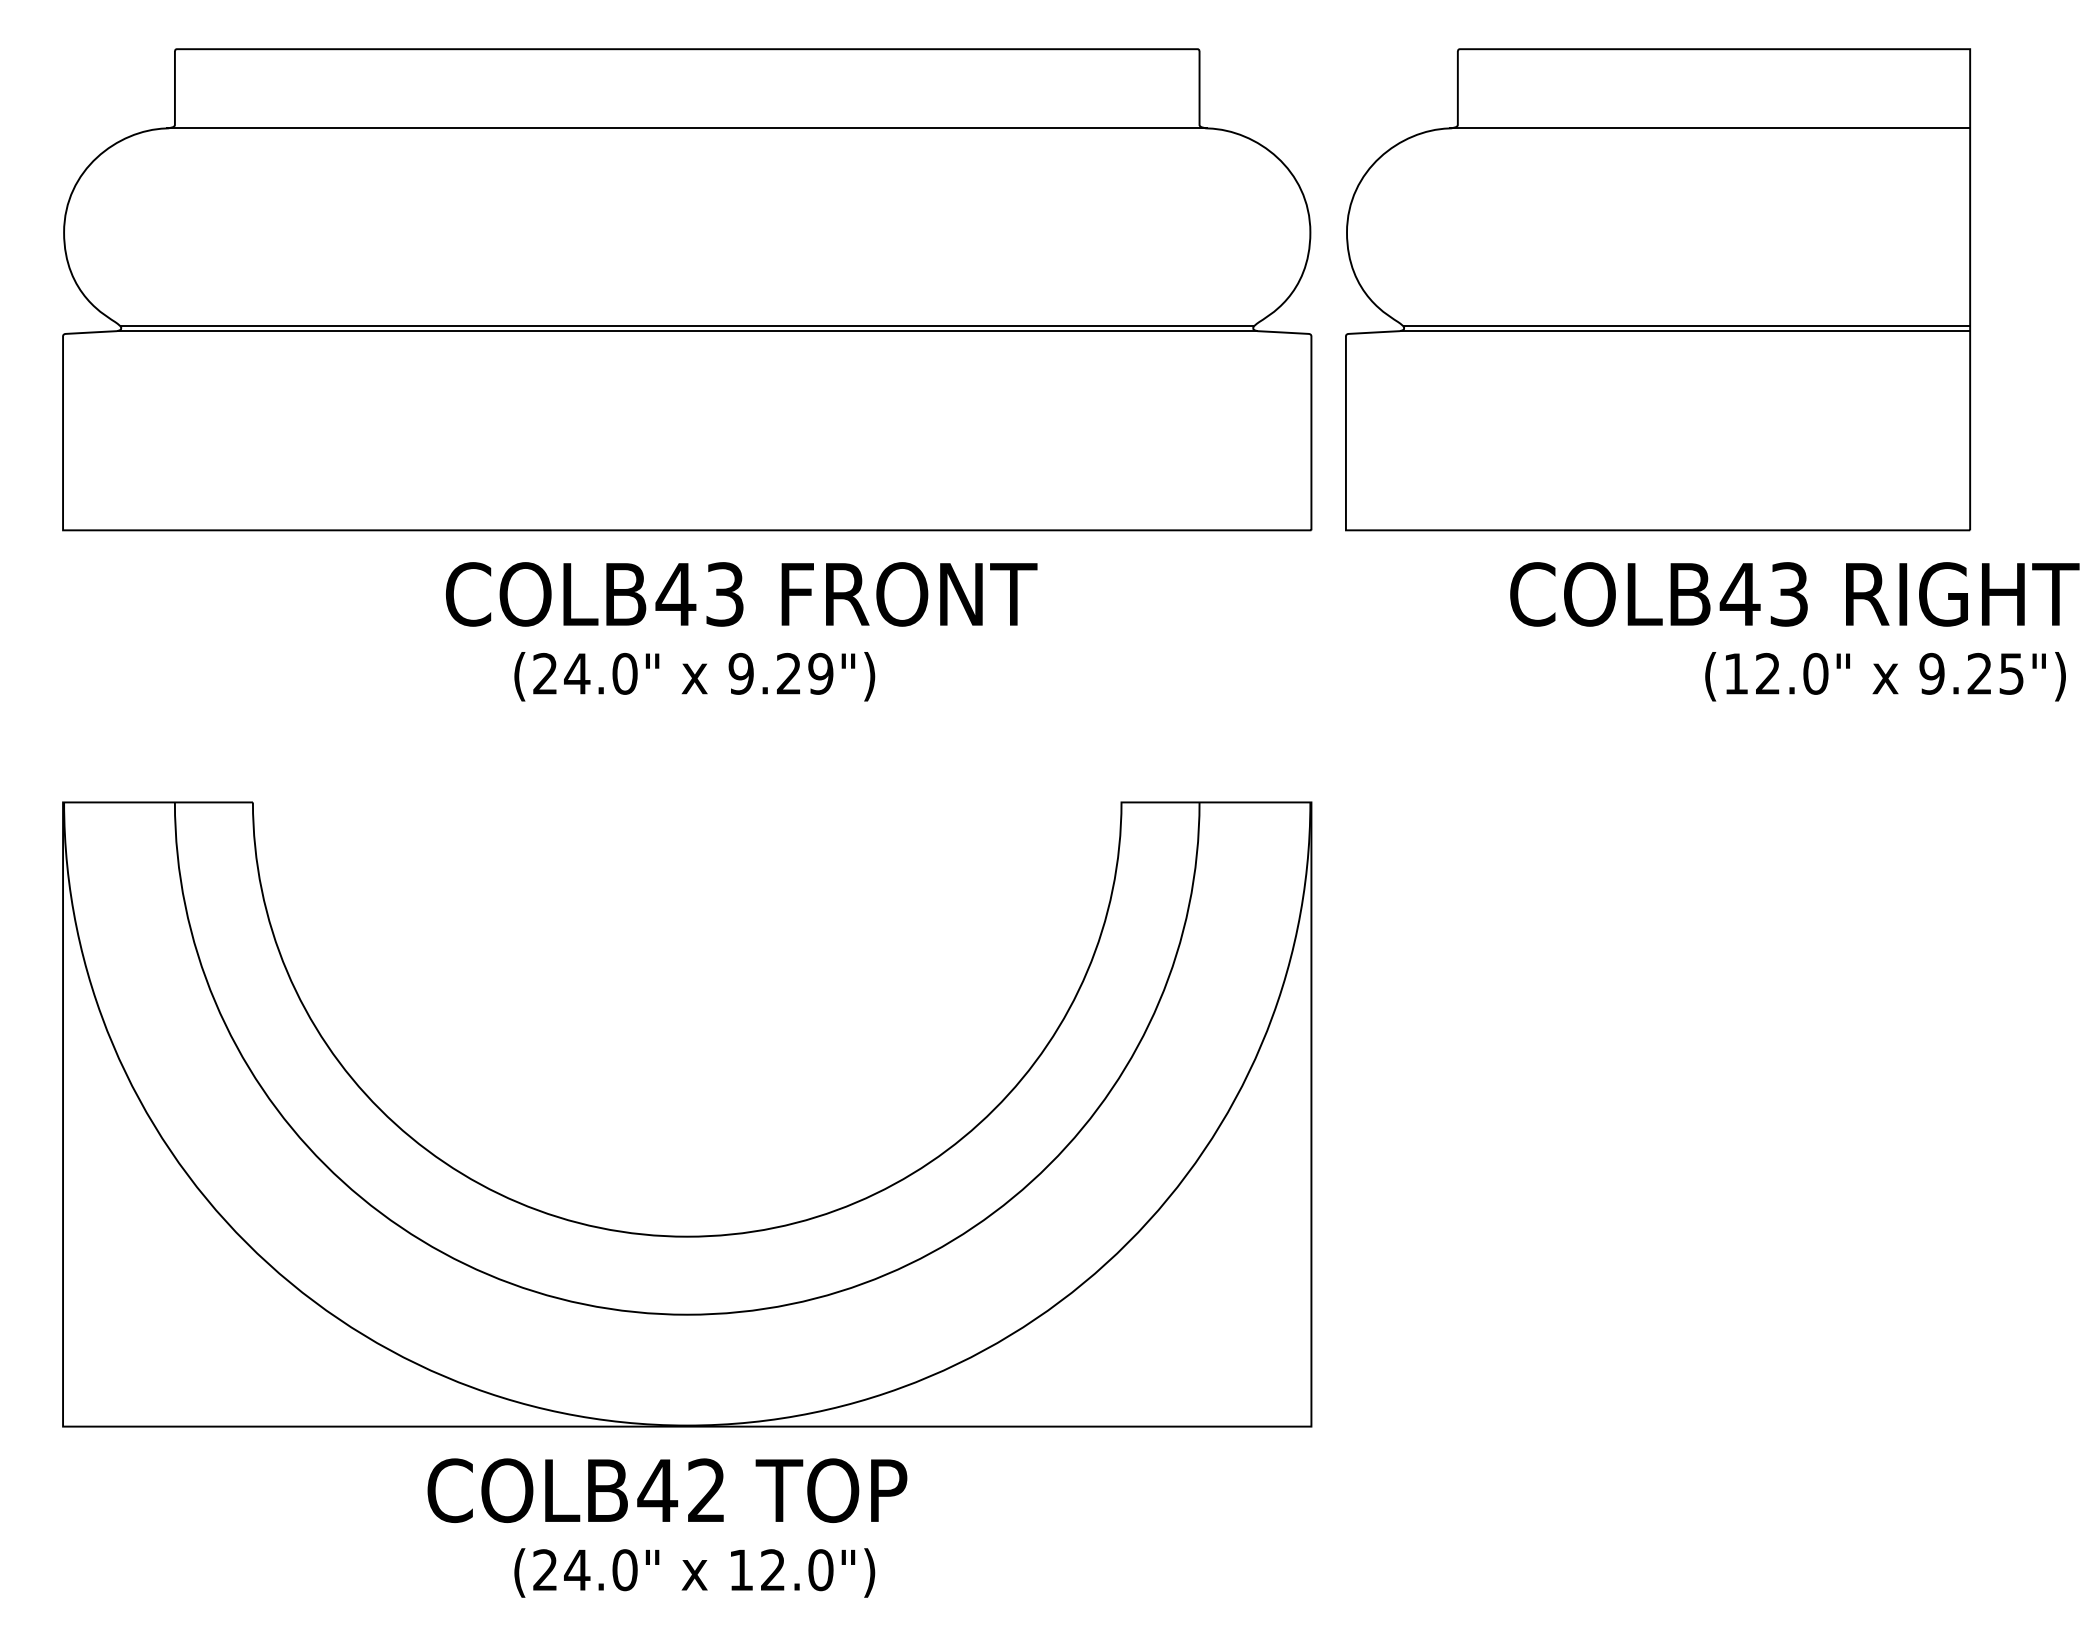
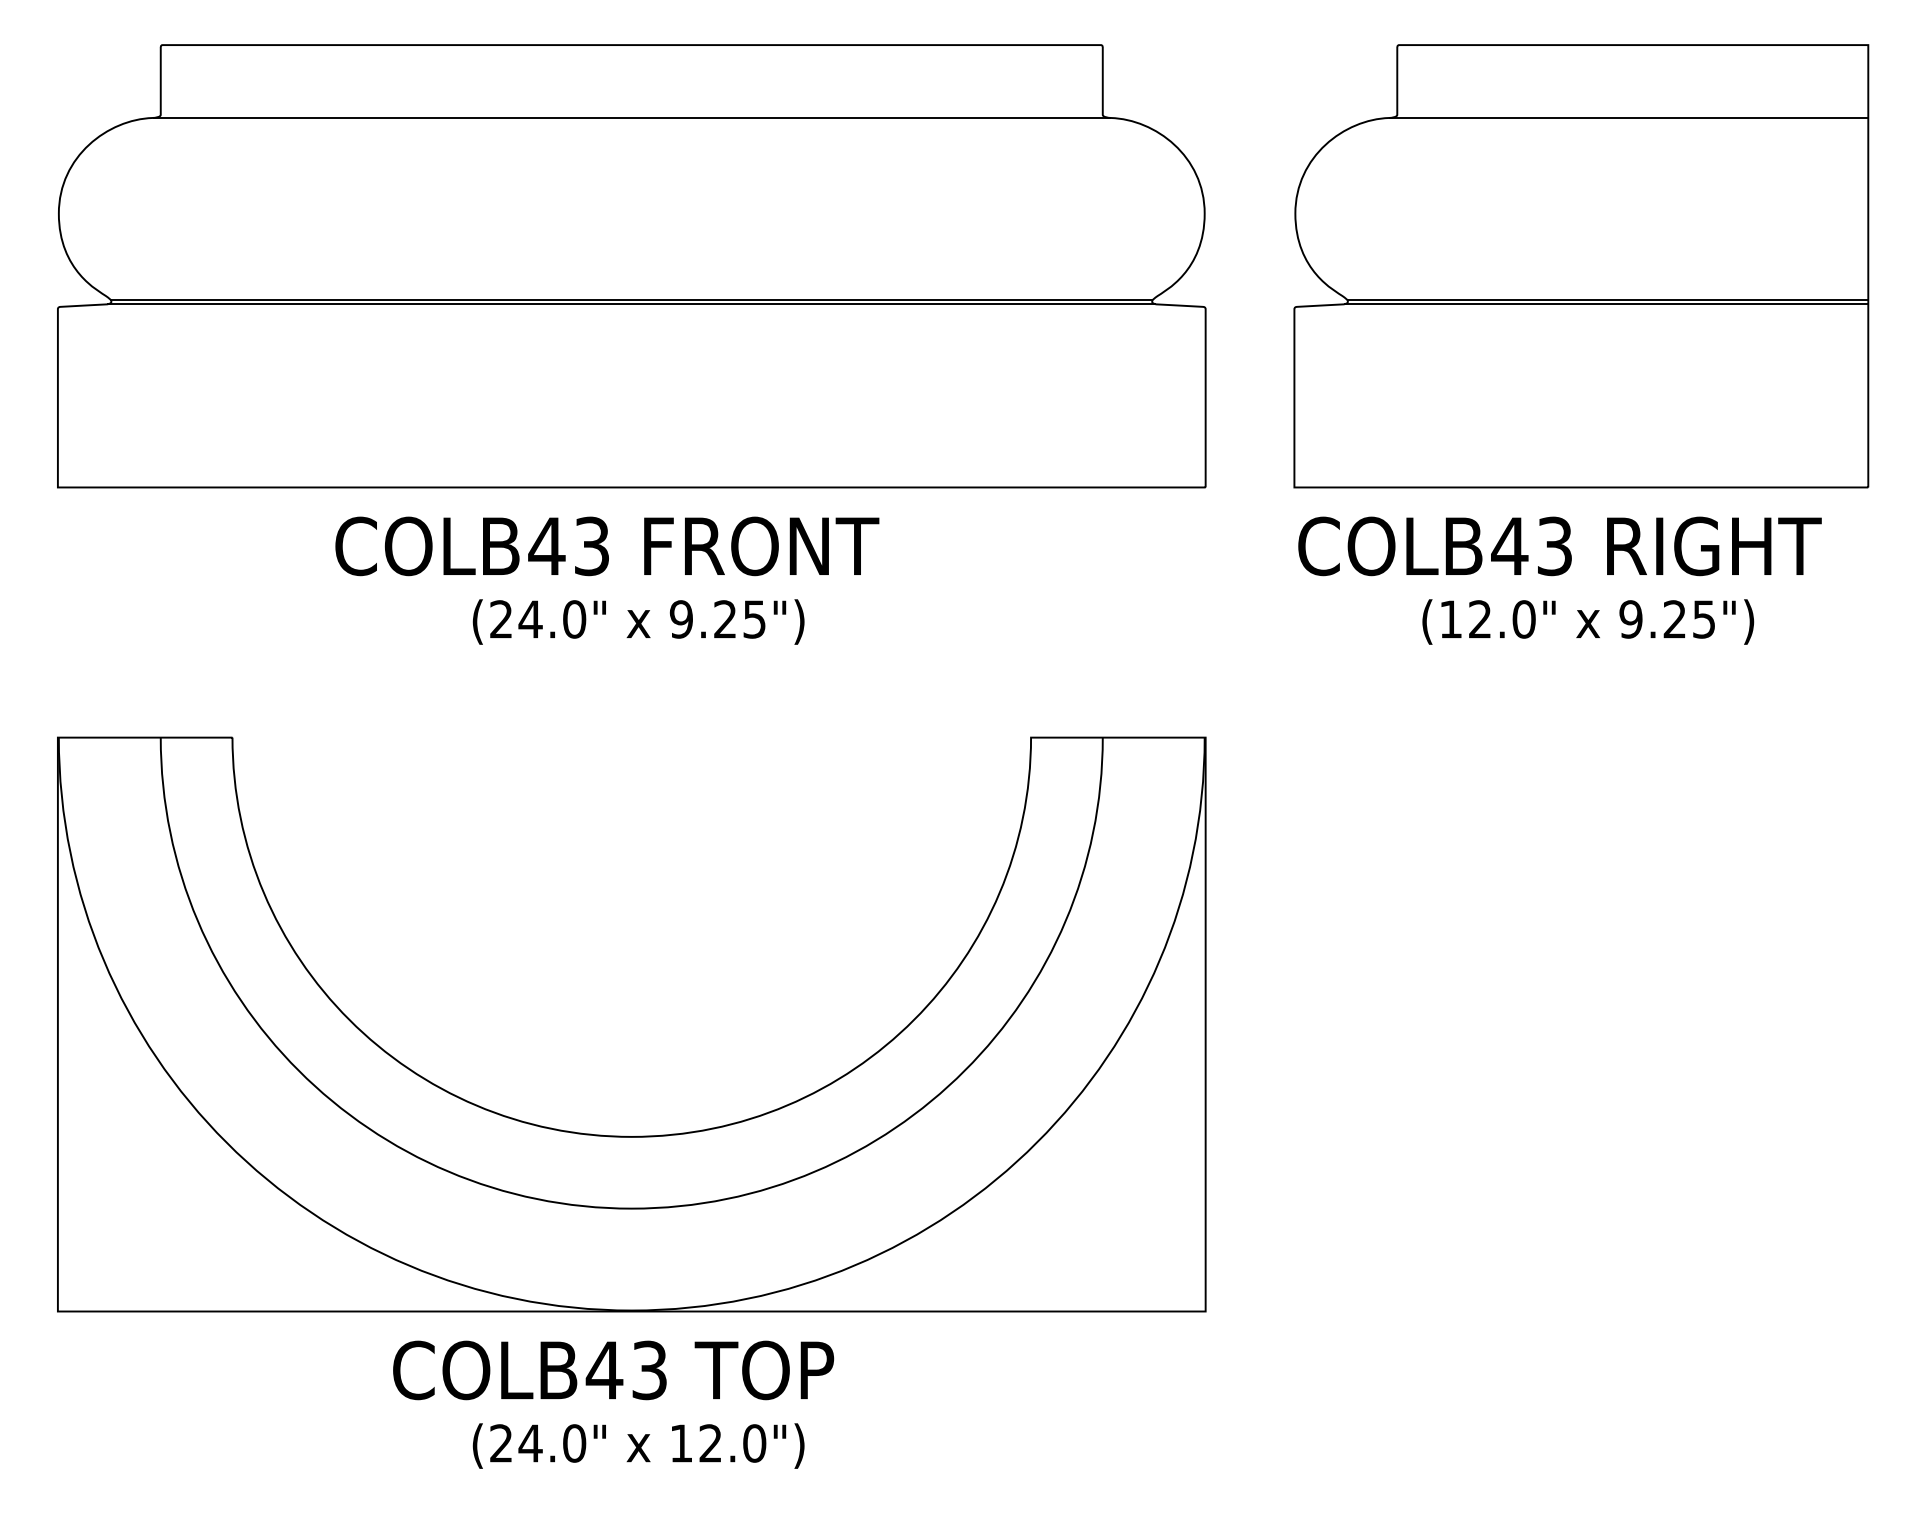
part: (1657, 289) -> (1580, 266), moved
text: (741, 594) -> (607, 546), moved
text: (1794, 594) -> (1559, 546), moved
text: (820, 673) -> (754, 619), 9.29") -> 9.25")
text: (1885, 676) -> (1588, 621), moved
text: (706, 1490) -> (649, 1370), COLB42 -> COLB43

